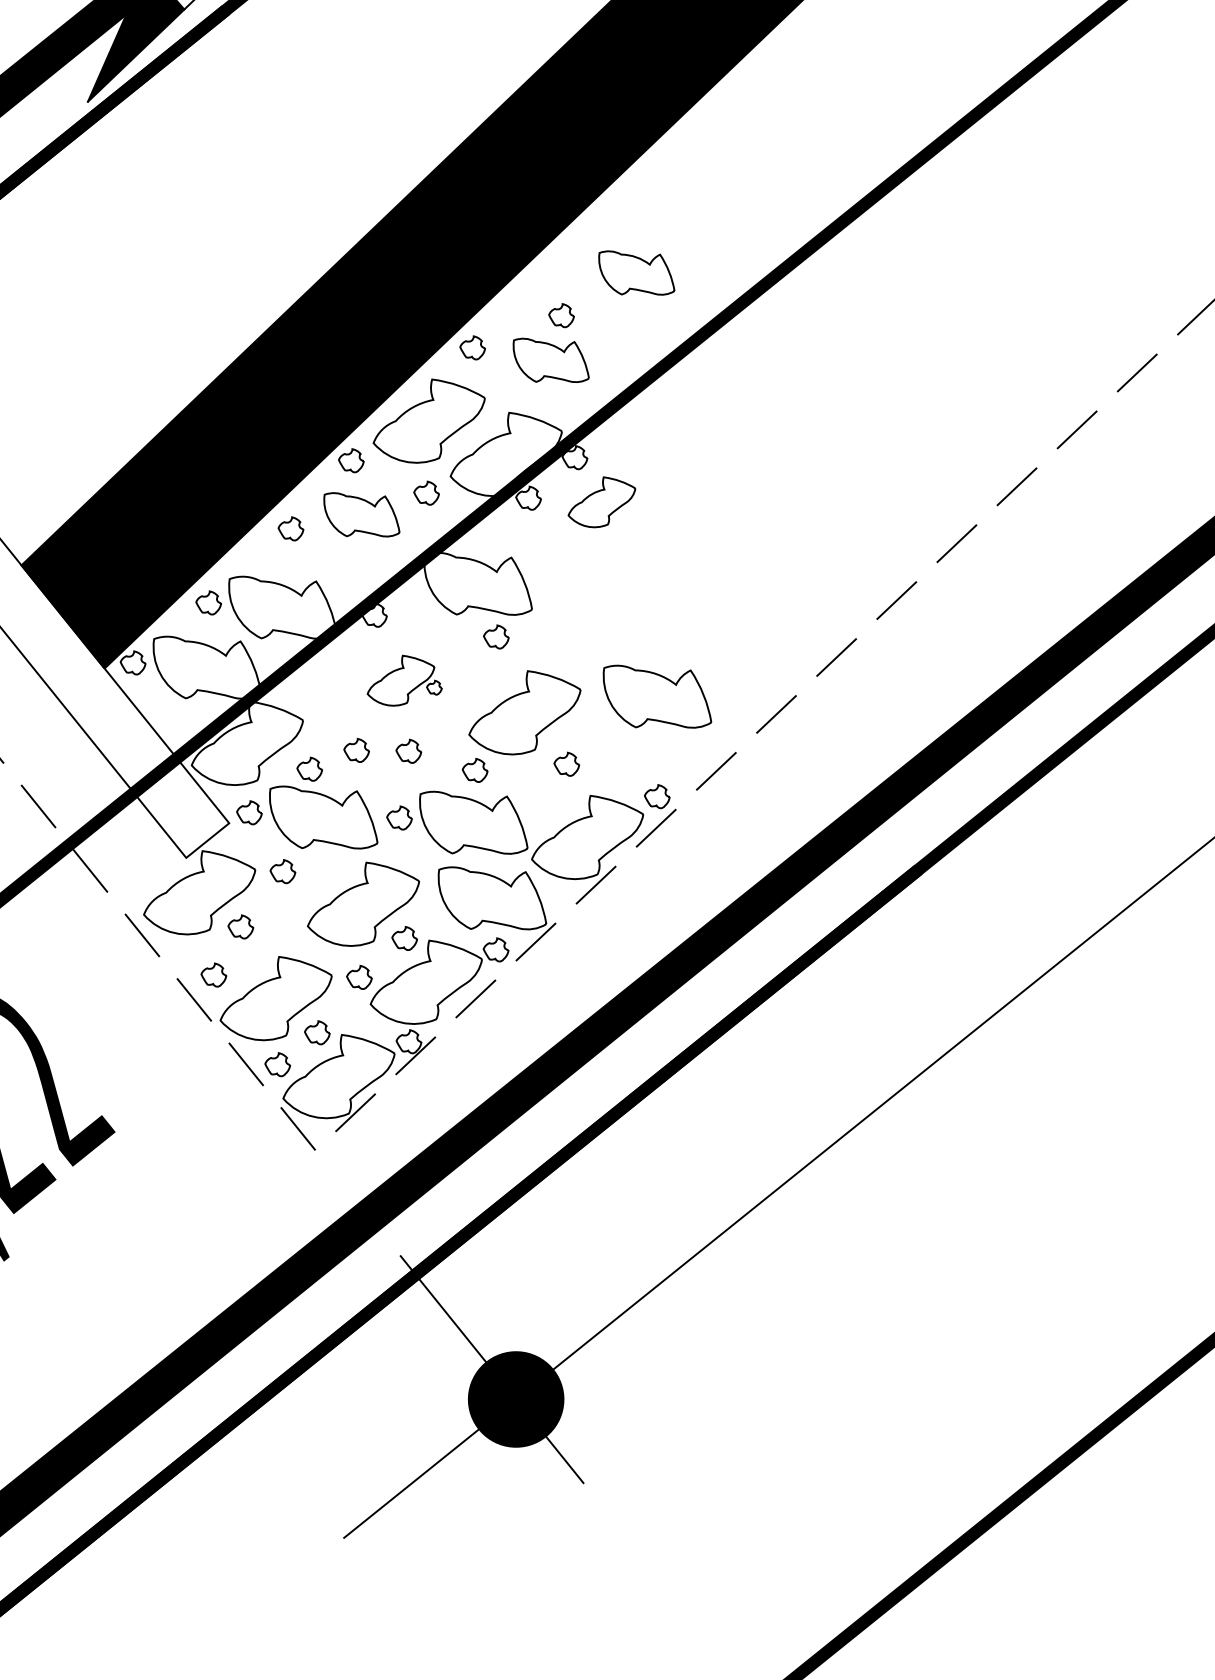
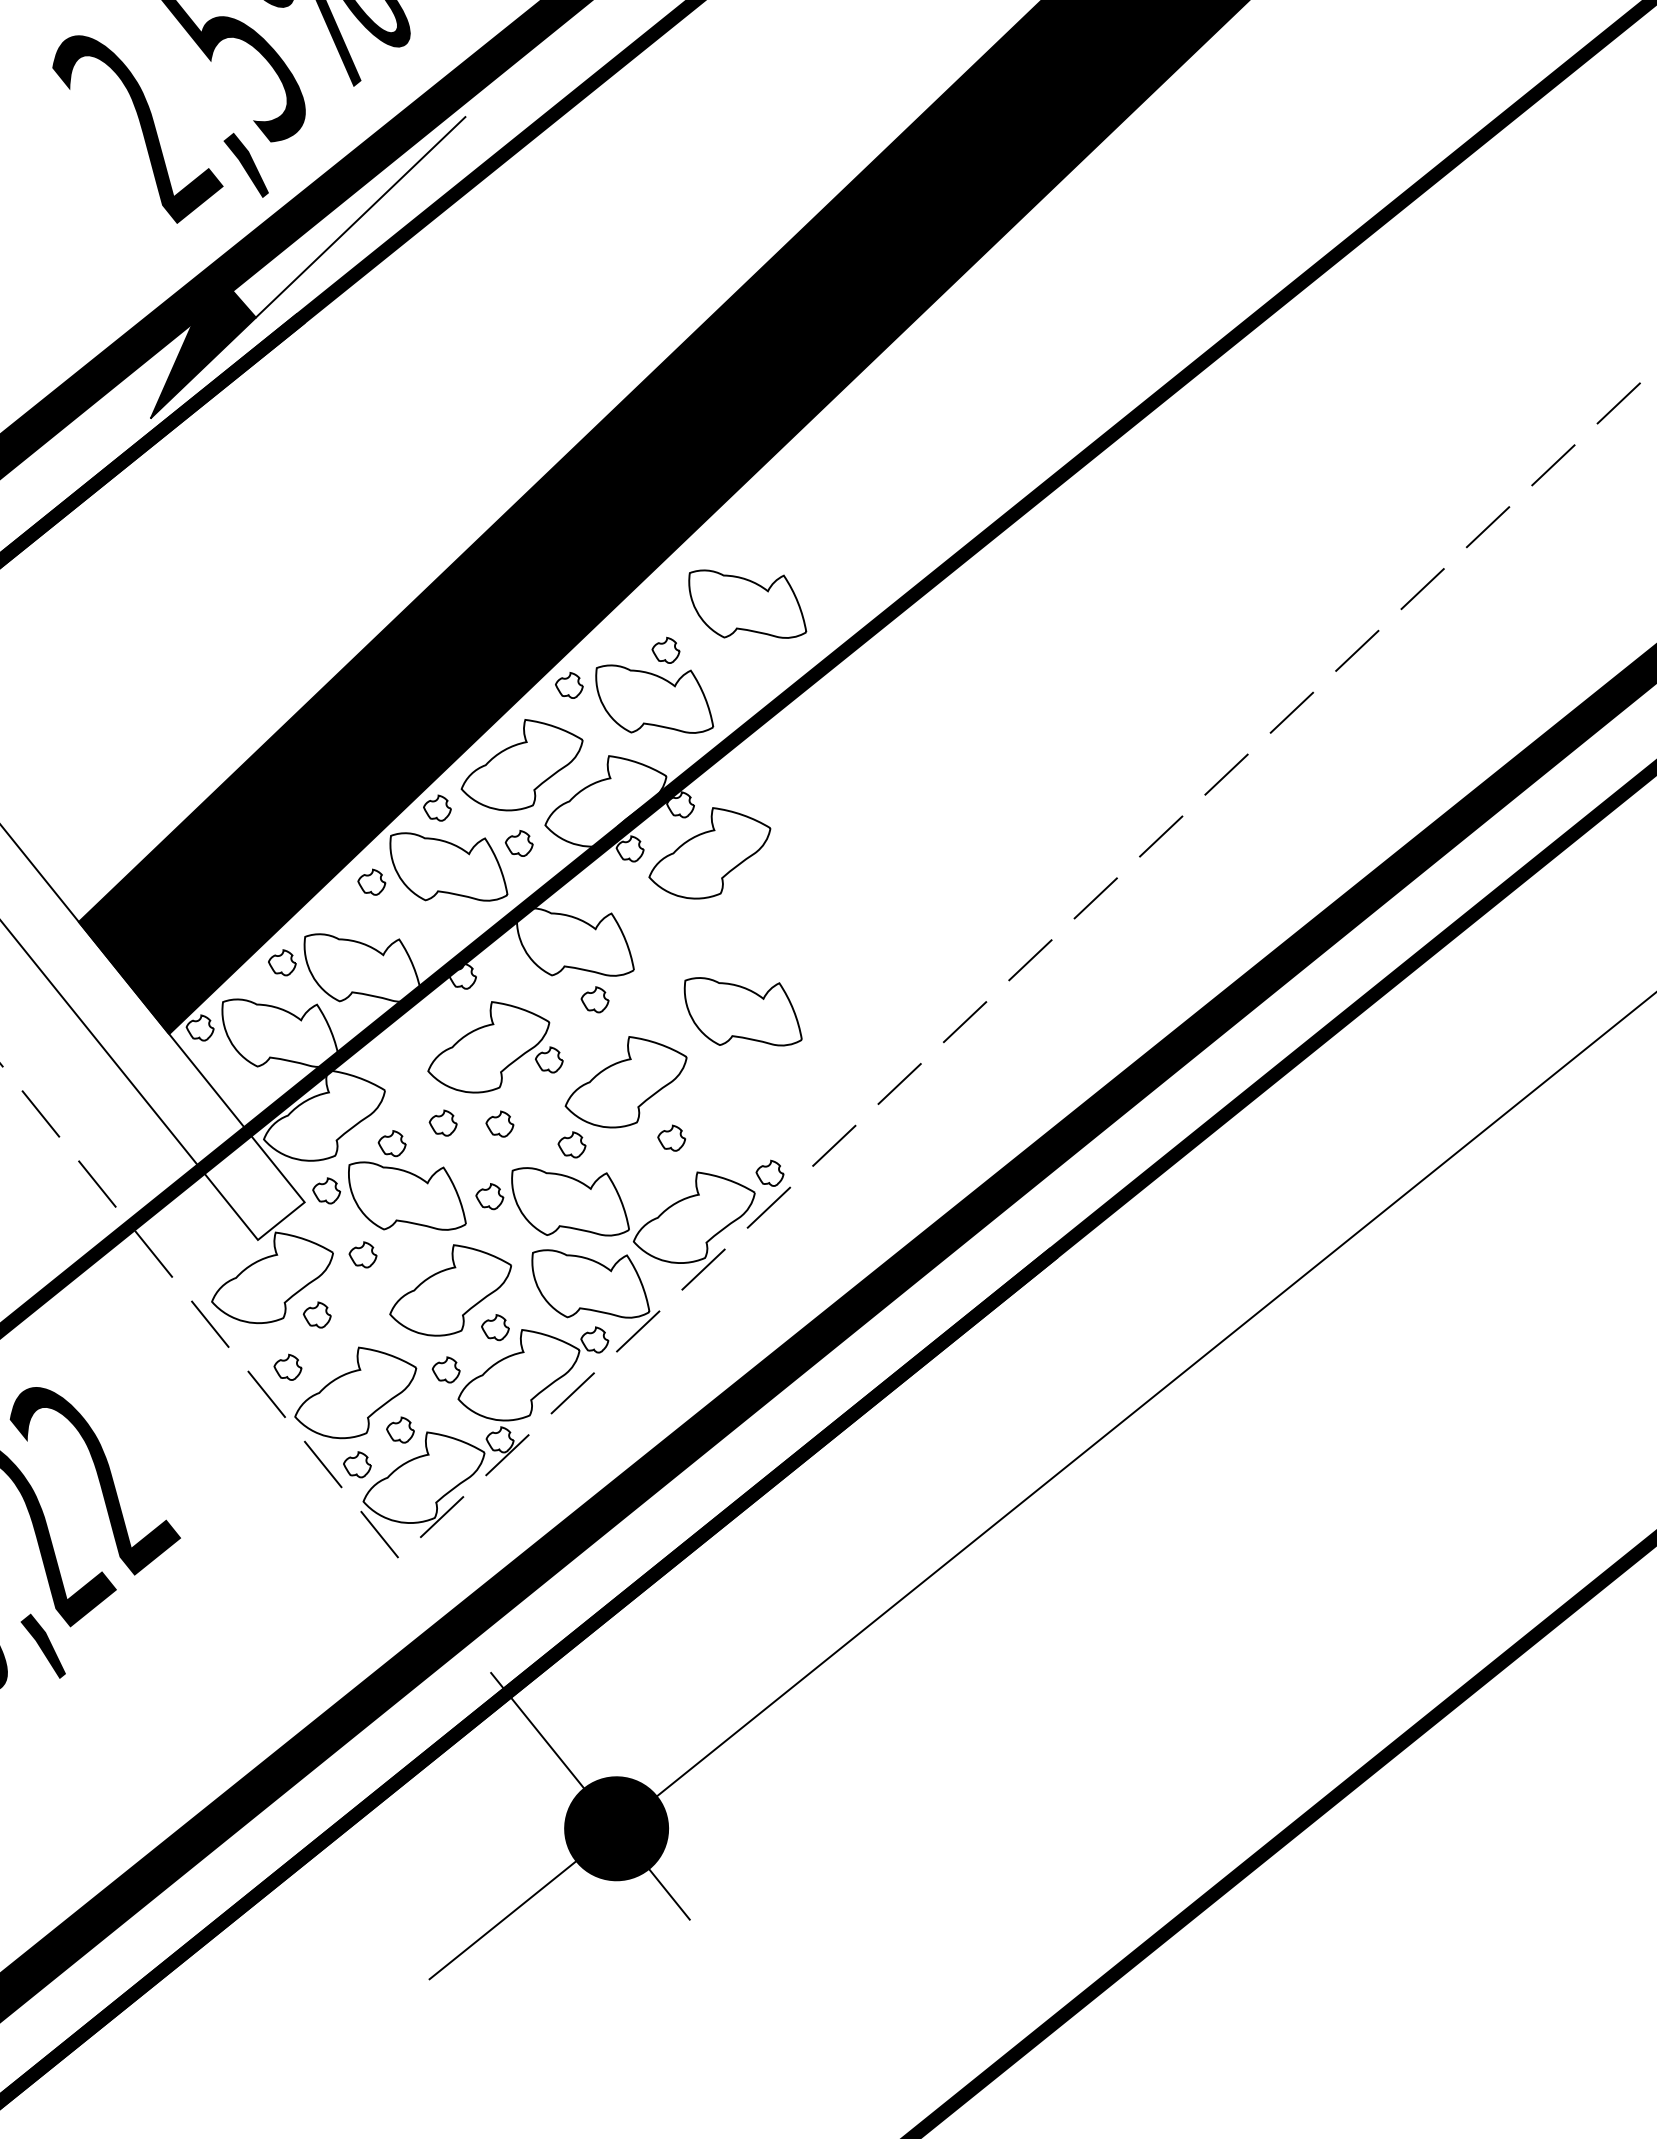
part: (636, 272) -> (747, 603), size x1.43
part: (550, 359) -> (654, 698), size x1.43
part: (601, 502) -> (709, 853), size x1.67
part: (361, 514) -> (448, 866), size x1.43
part: (404, 680) -> (495, 1047), size x1.67
part: (656, 696) -> (742, 1011), moved

